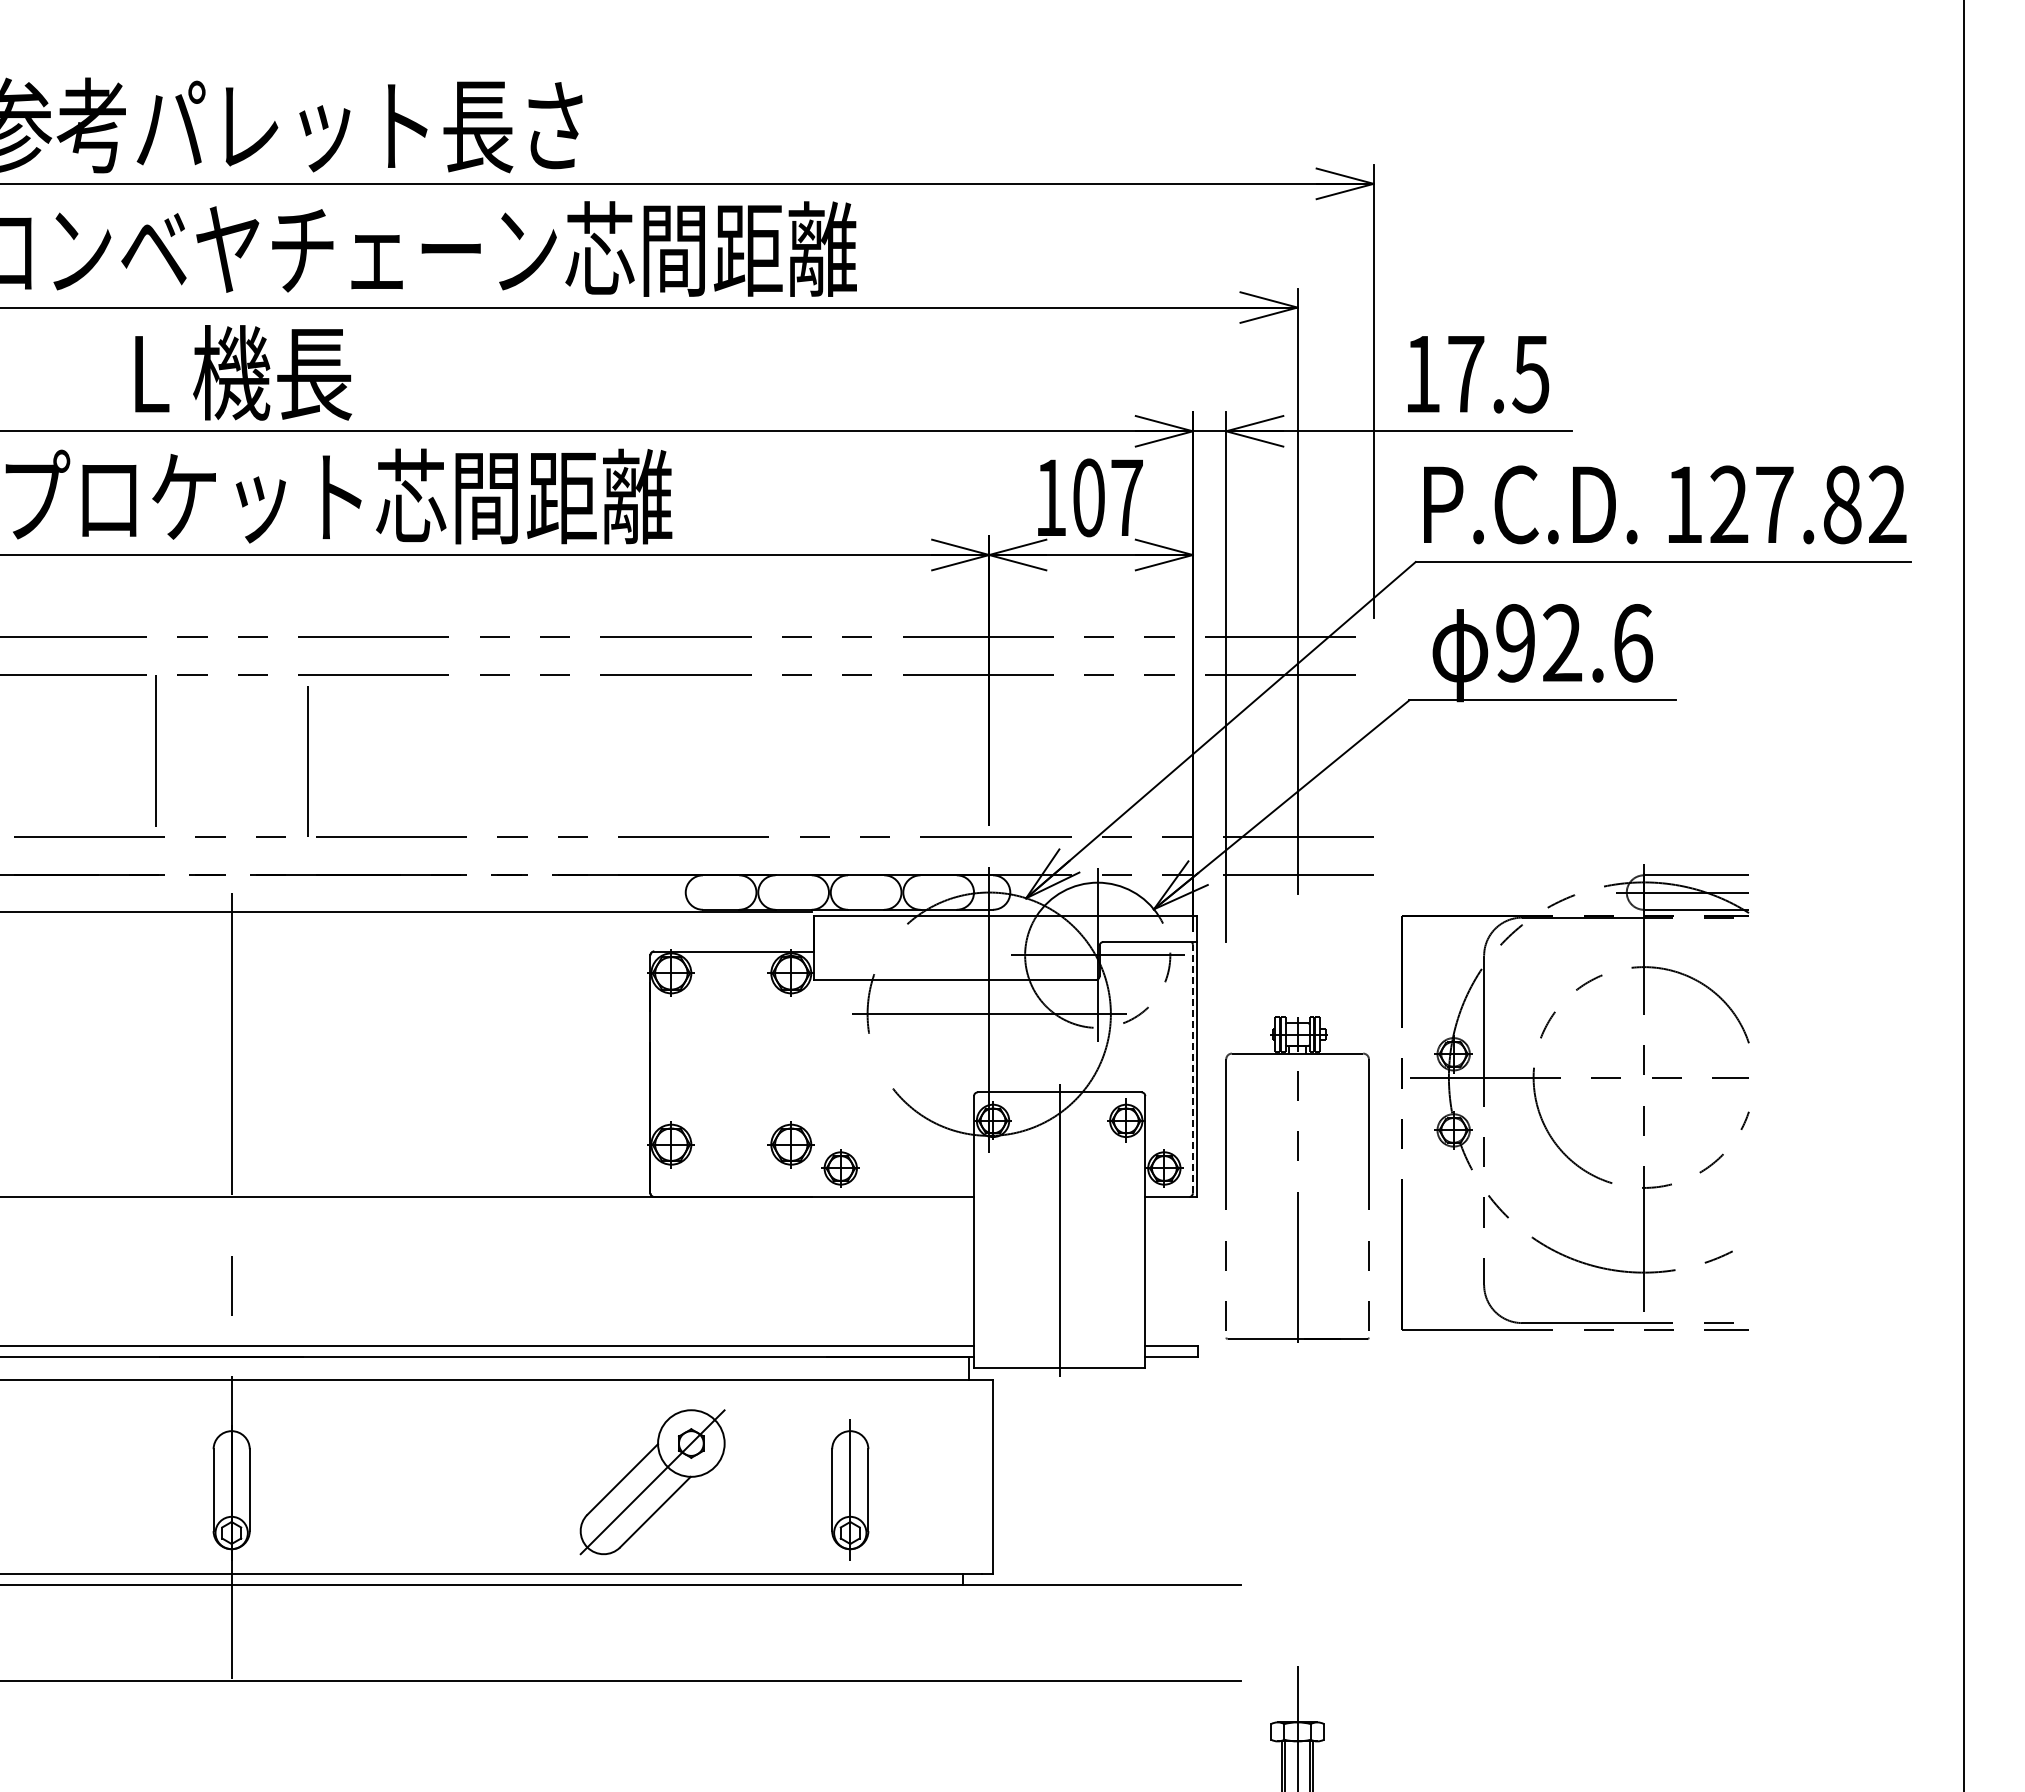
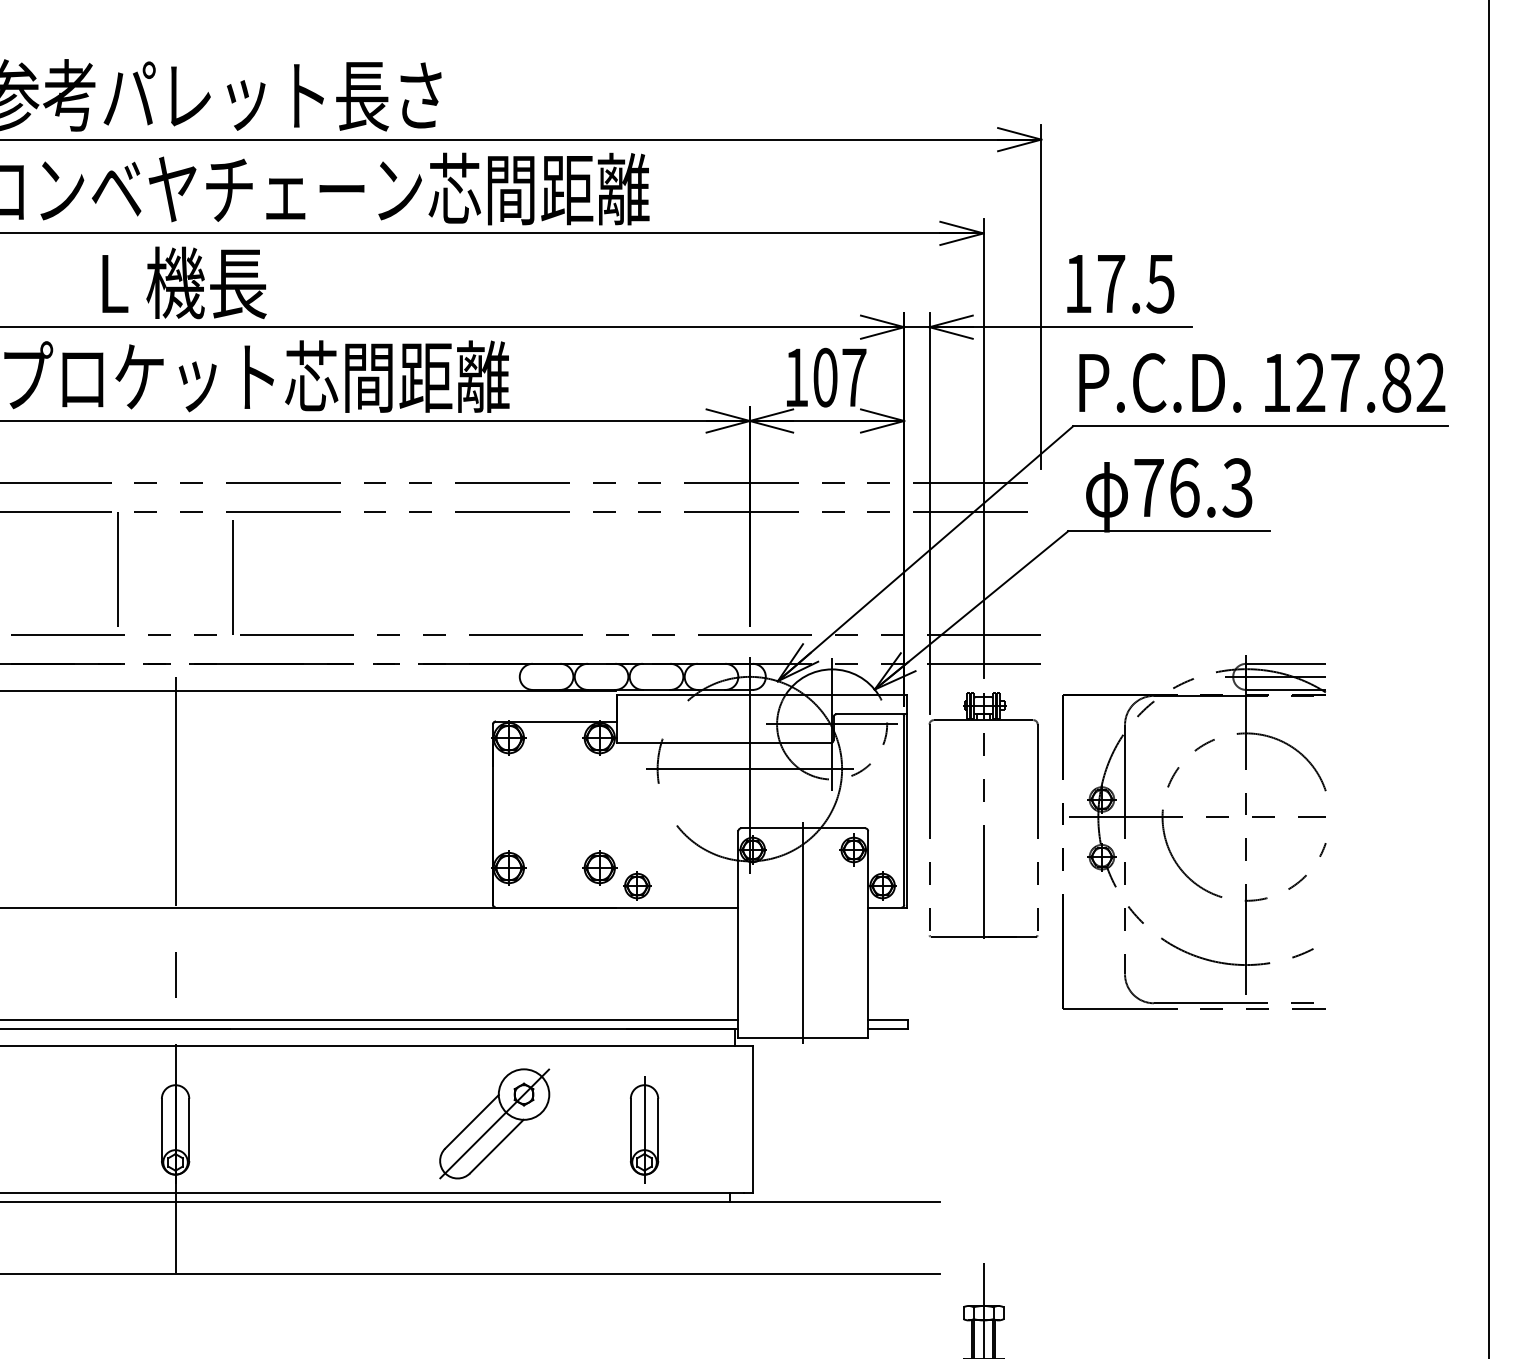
text: (1574, 643) -> (1193, 488), 92.6 -> 76.3
line: (1192, 1068) -> (903, 810), dashed -> solid
part: (1297, 1192) -> (983, 825), moved

